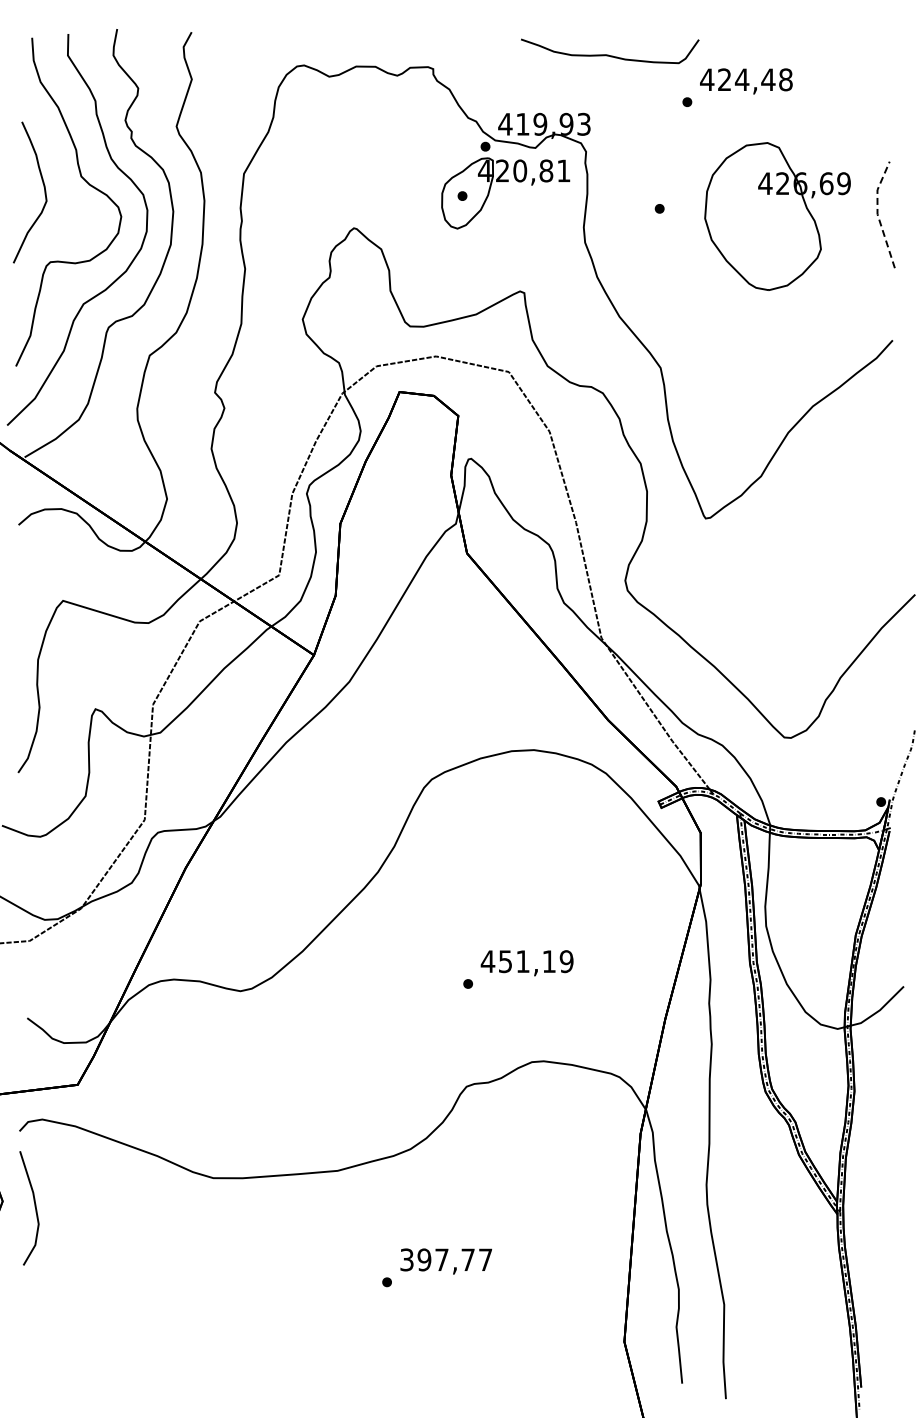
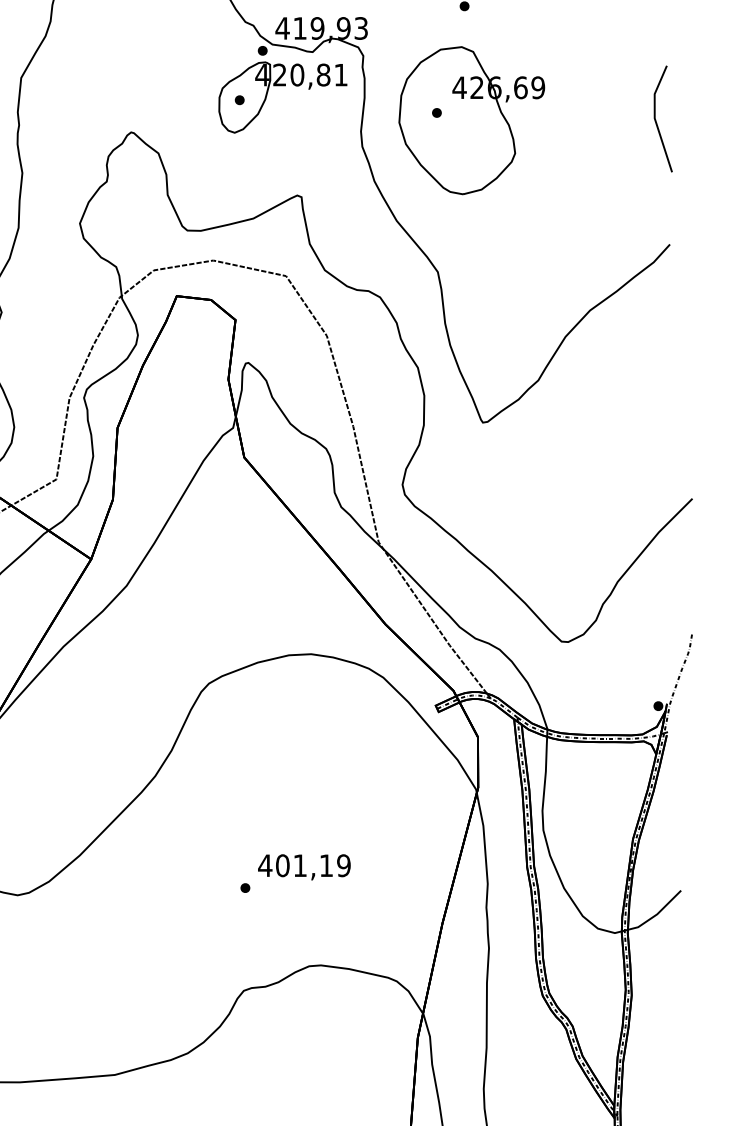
line: (877, 214) -> (654, 118), dashed -> solid
part: (777, 216) -> (471, 120), moved
text: (505, 961) -> (282, 865), 451,19 -> 401,19

